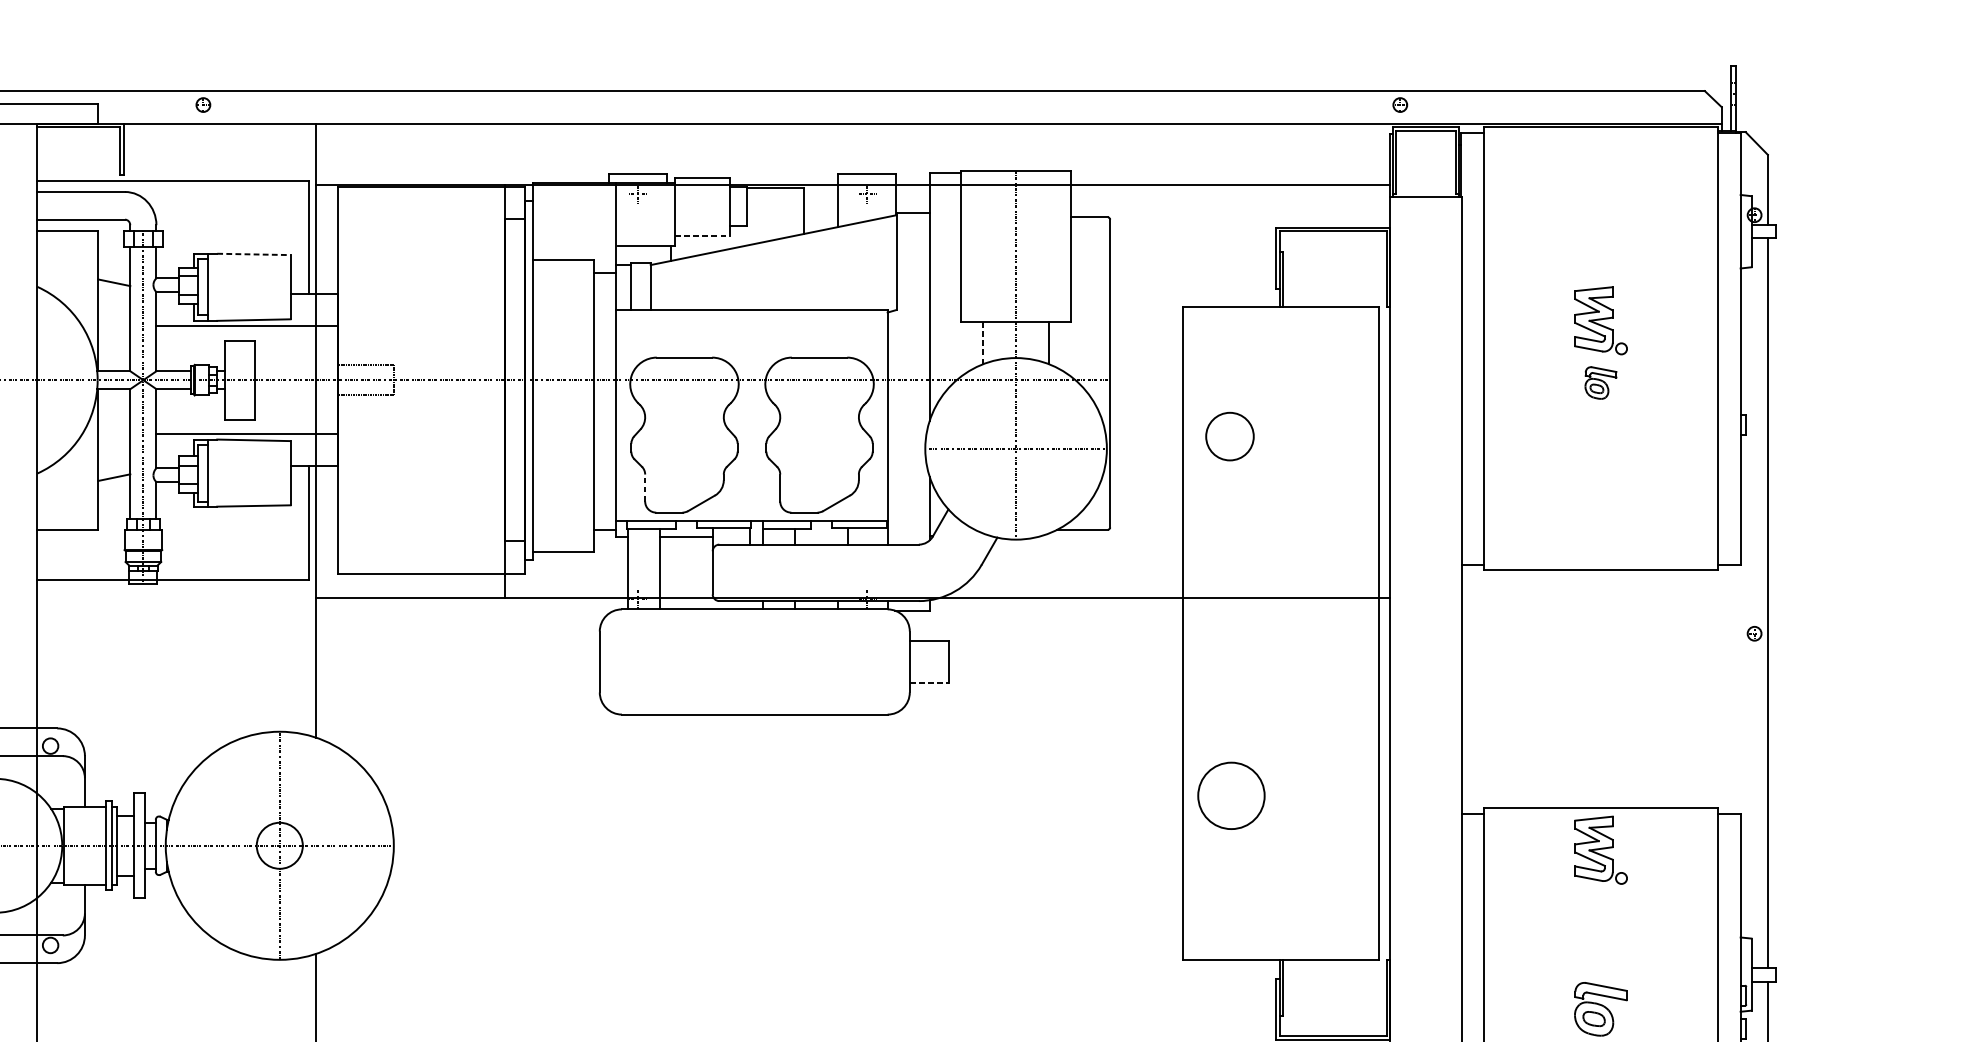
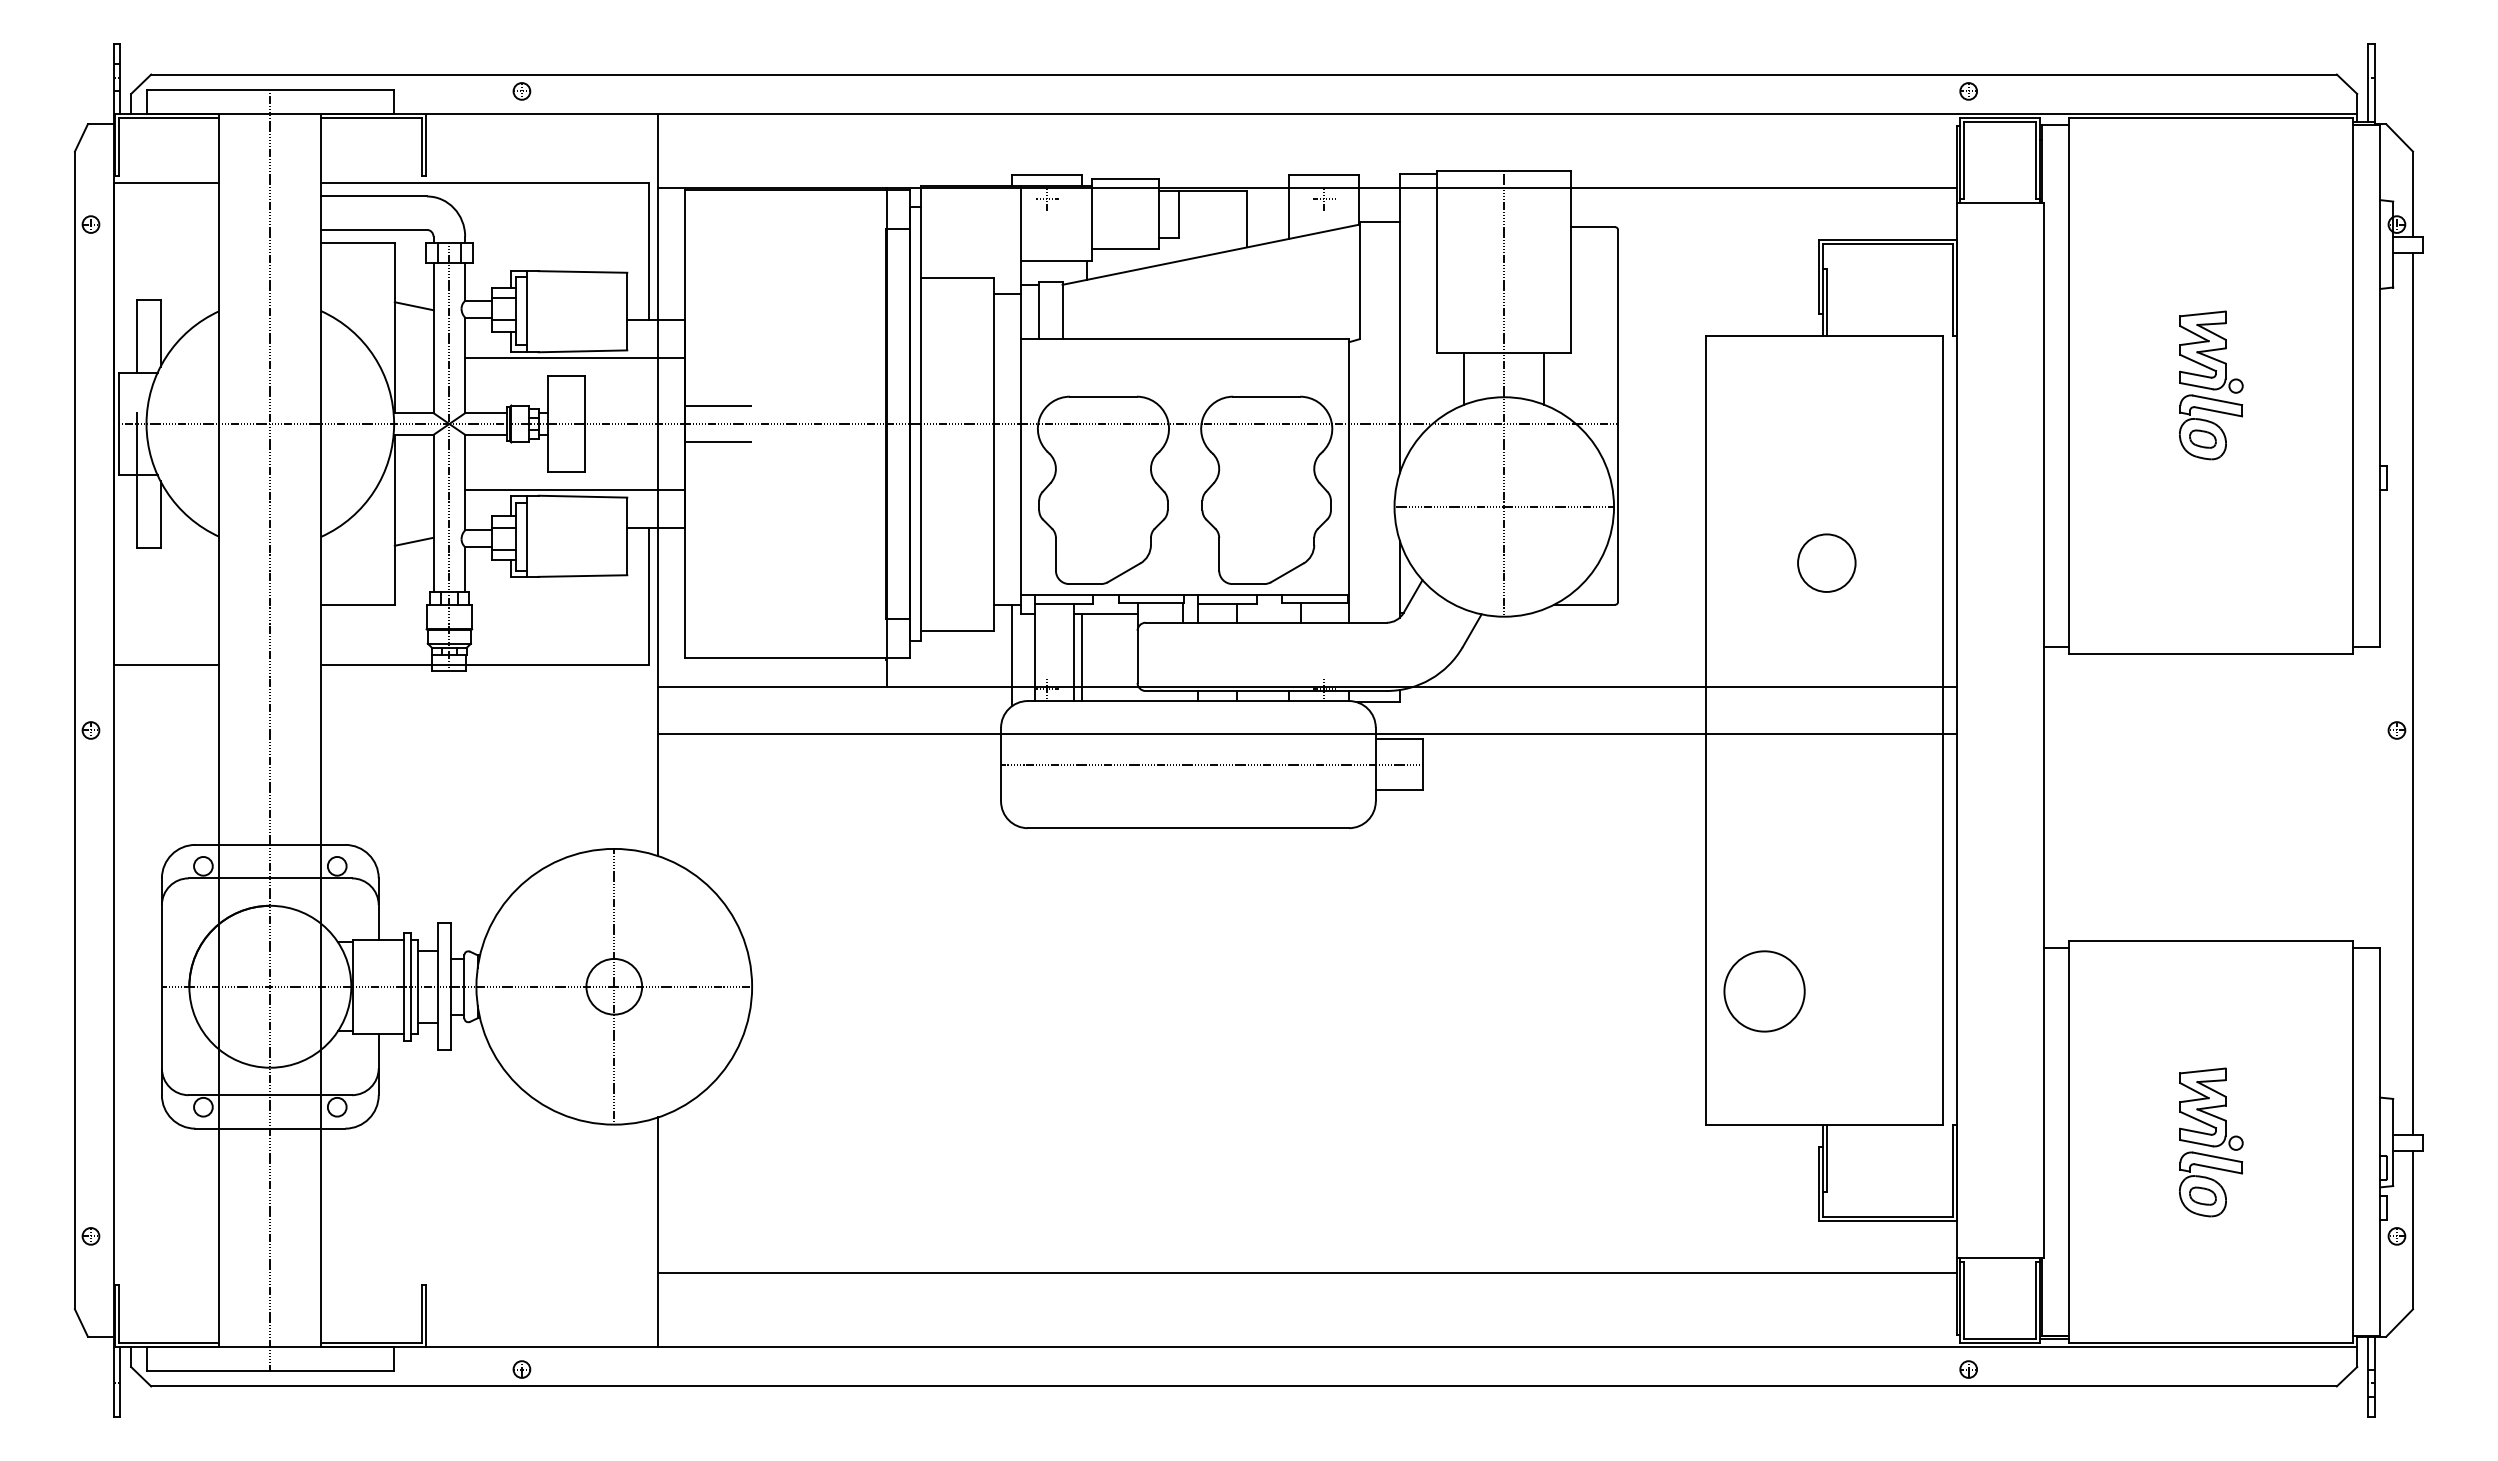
line: (703, 235) -> (1126, 249), dashed -> solid
line: (254, 254) -> (583, 271), dashed -> solid
line: (983, 342) -> (1464, 378), dashed -> solid
part: (1601, 383) -> (2211, 427), size x1.67
circle: (1229, 436) -> (1826, 562), moved
line: (644, 487) -> (1055, 553), dashed -> solid
line: (609, 570) -> (1012, 654), added
line: (667, 573) -> (1082, 657), added
line: (853, 636) -> (1307, 733), added
line: (773, 661) -> (1211, 764), added
line: (929, 683) -> (1399, 790), dashed -> solid
circle: (1231, 795) -> (1764, 991), moved
part: (1601, 849) -> (2211, 1108), moved

